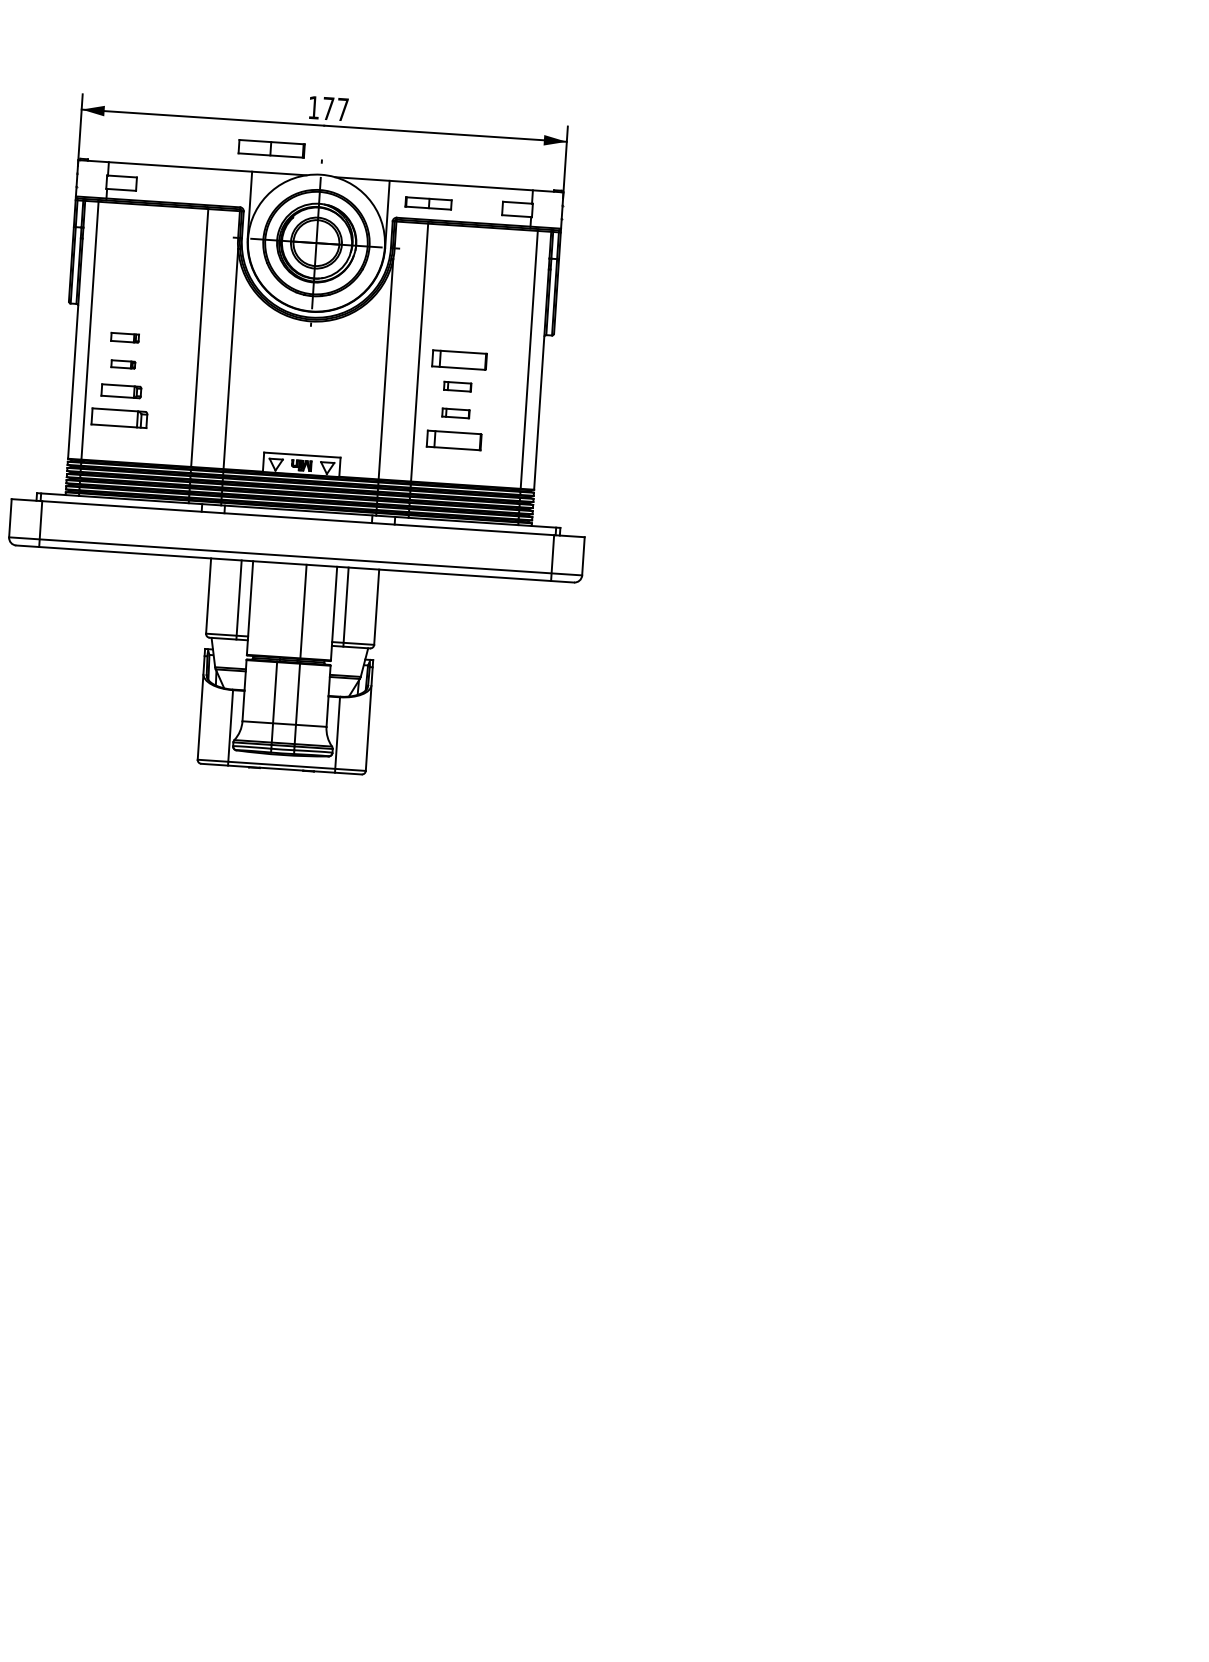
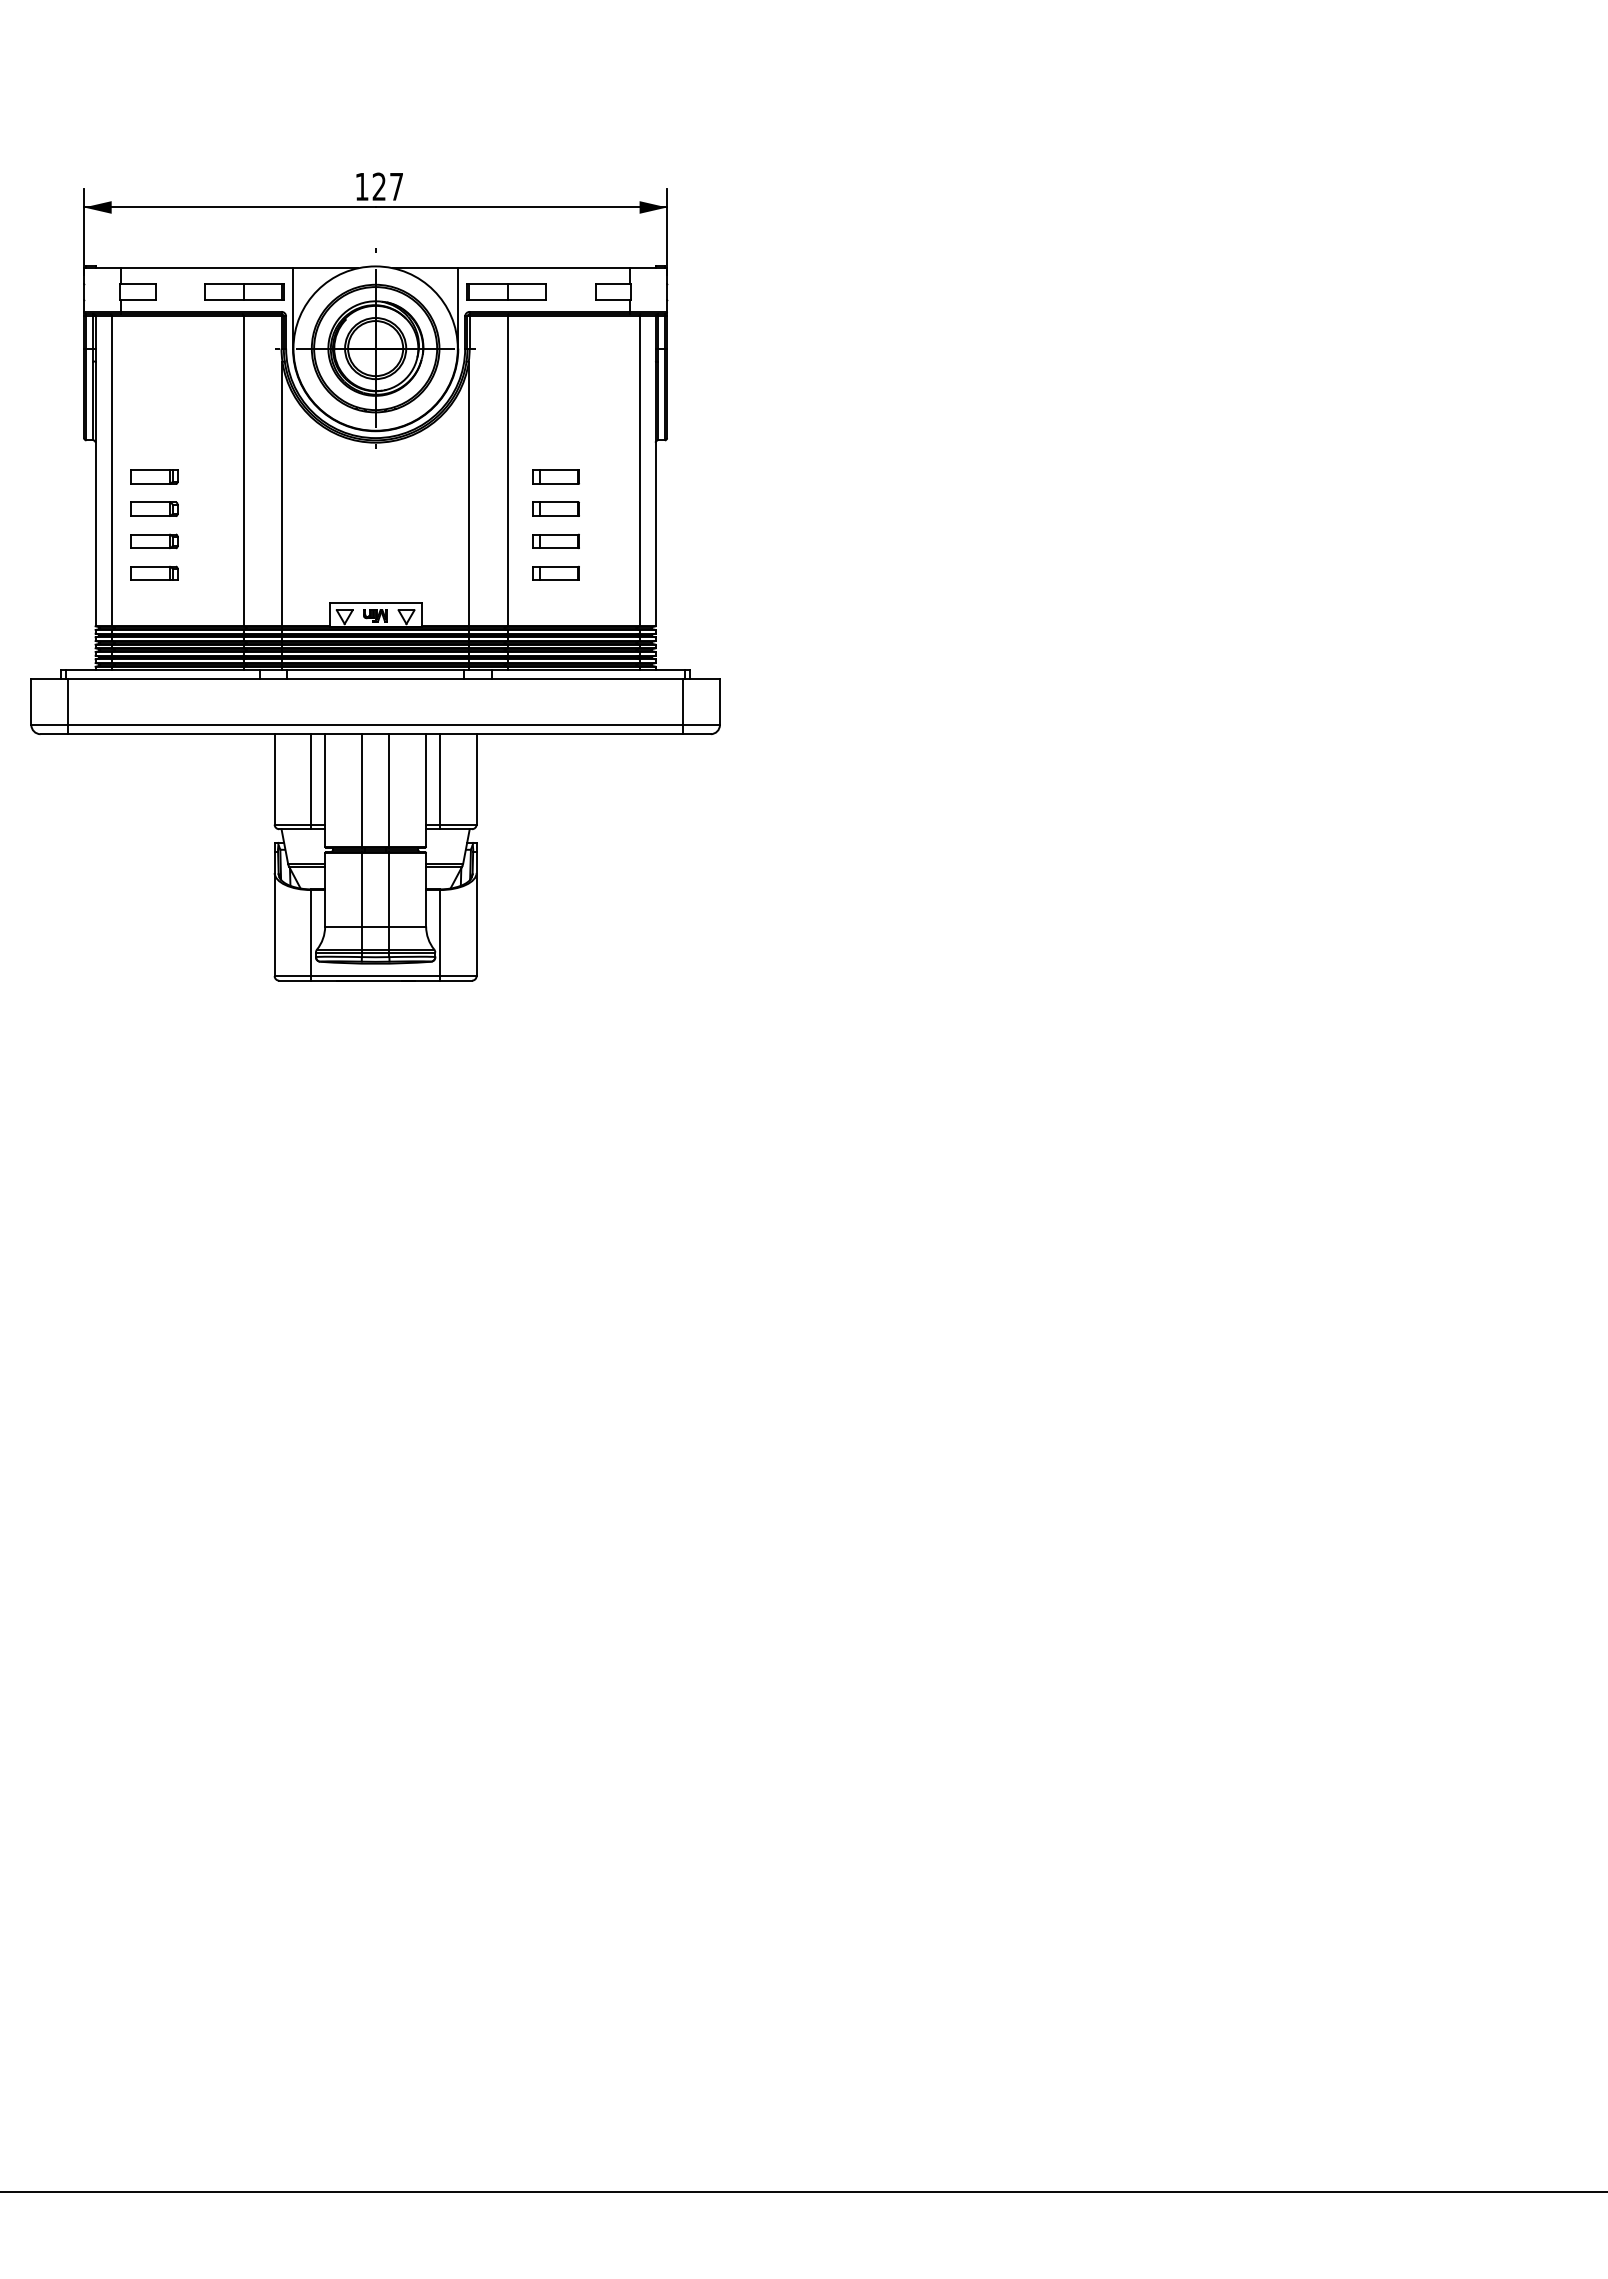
text: (327, 108) -> (378, 186), 177 -> 127
part: (271, 148) -> (244, 291), moved
part: (428, 202) -> (506, 291), size x1.43
part: (125, 337) -> (154, 476), size x1.43
part: (459, 359) -> (555, 476), size x0.71
part: (123, 363) -> (154, 508), size x1.67
part: (457, 386) -> (555, 508), size x1.43
part: (455, 412) -> (555, 540), size x1.43
part: (120, 417) -> (154, 572), size x0.71
part: (453, 439) -> (555, 572), size x0.71
line: (280, 610) -> (361, 790), added

